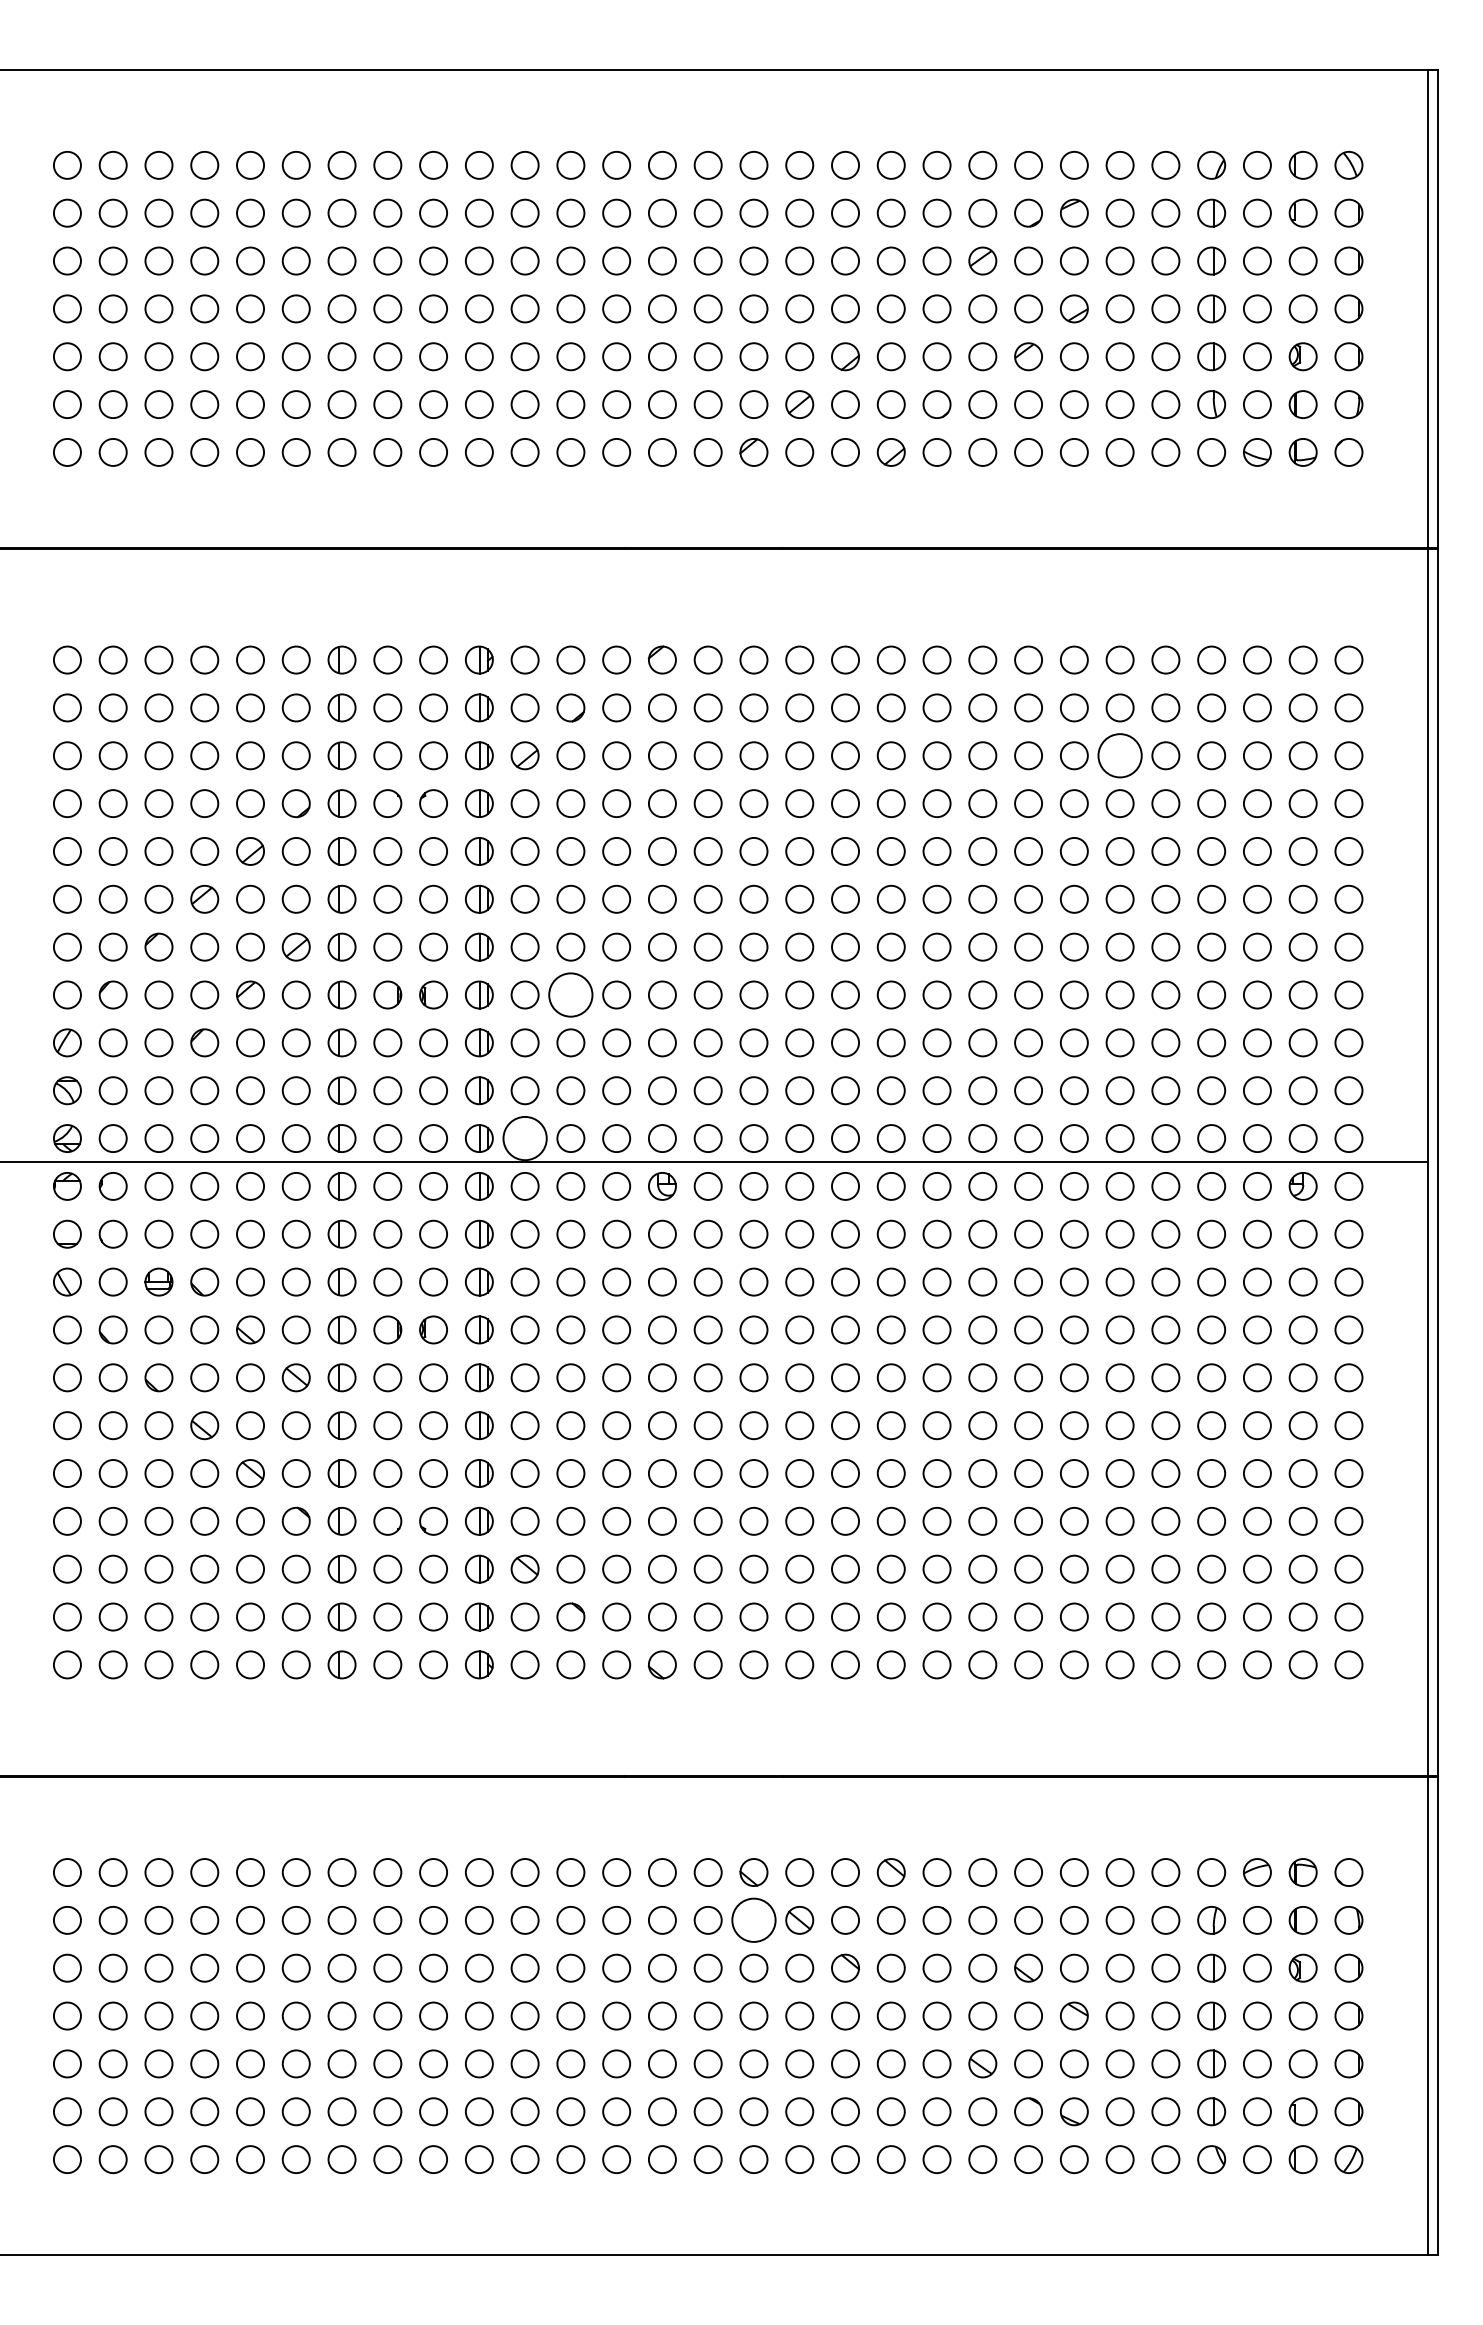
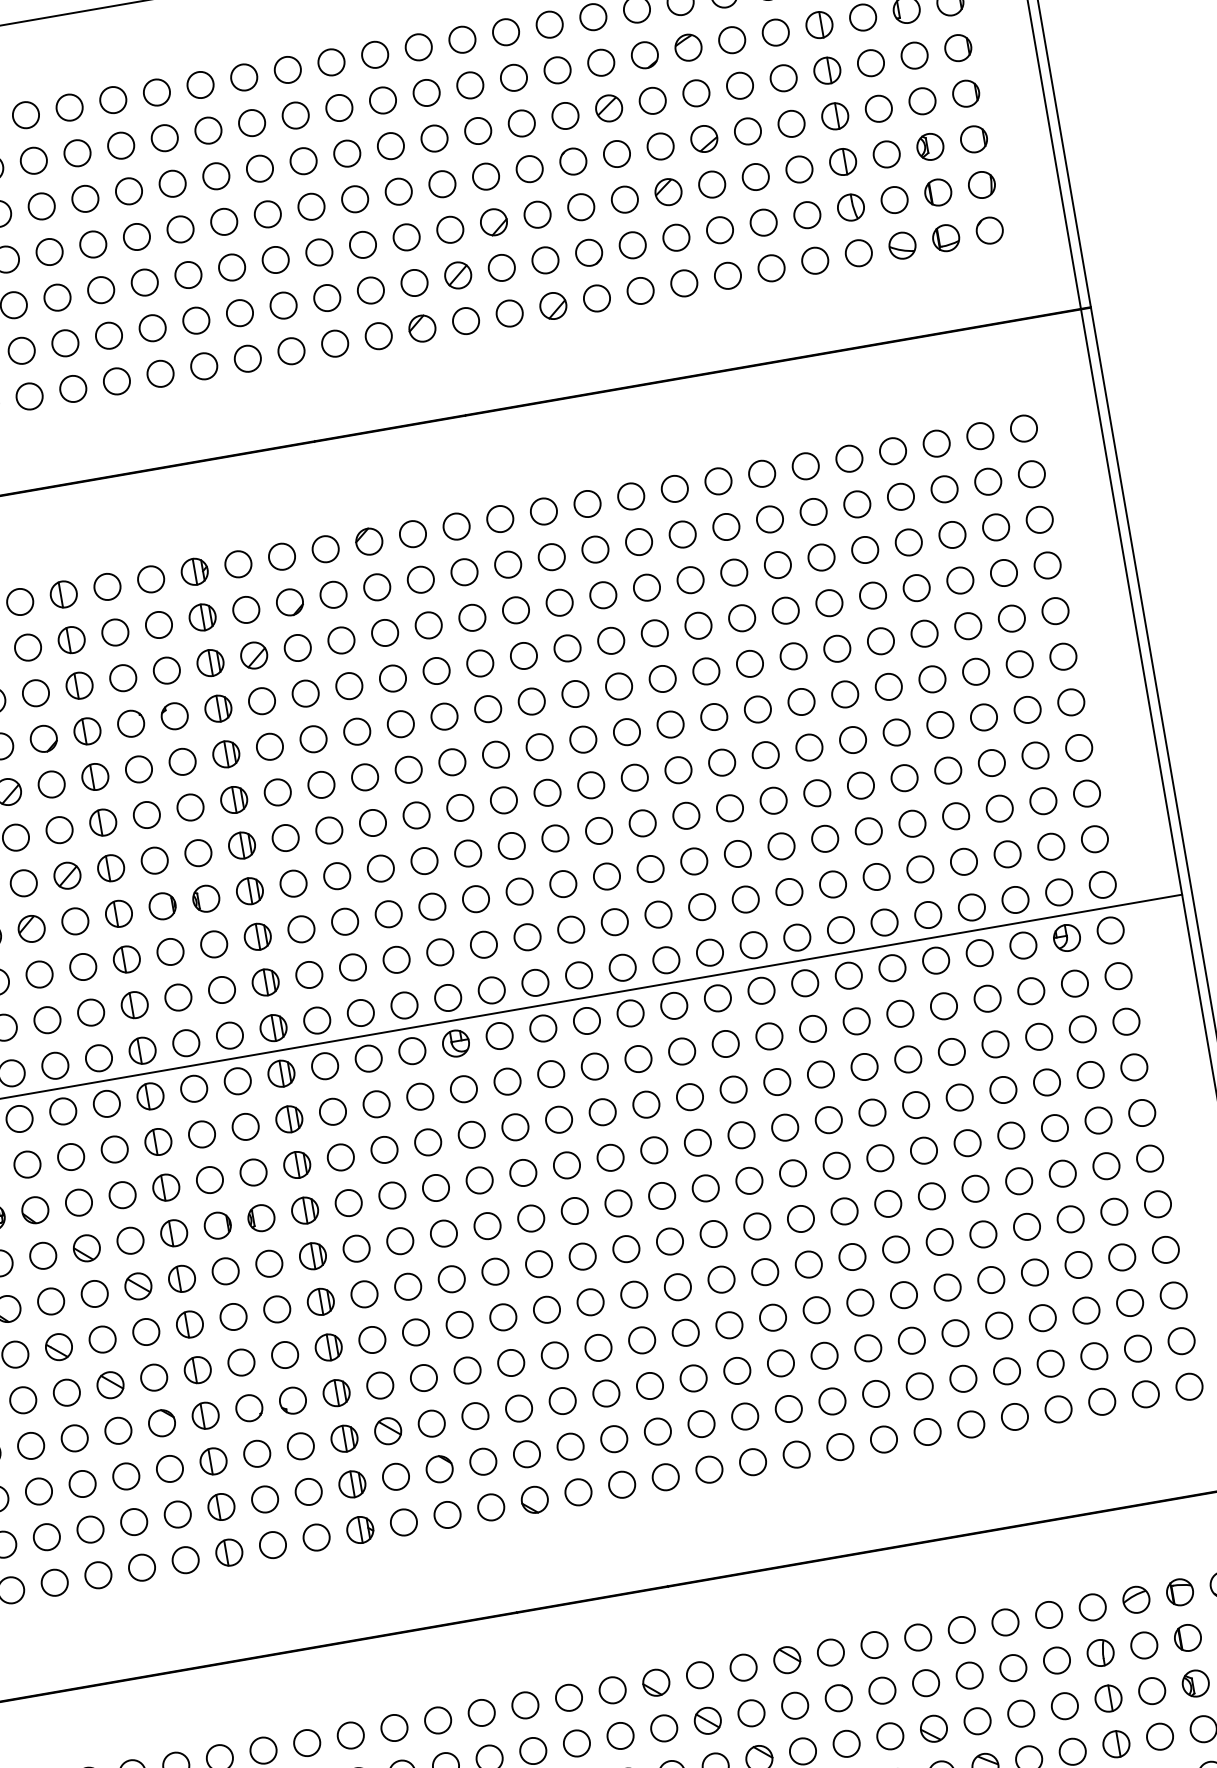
circle: (1119, 755) -> (820, 557), size x0.62
circle: (570, 994) -> (336, 875), size x0.62
circle: (524, 1138) -> (316, 1020), size x0.62
circle: (753, 1920) -> (663, 1728), size x0.62

